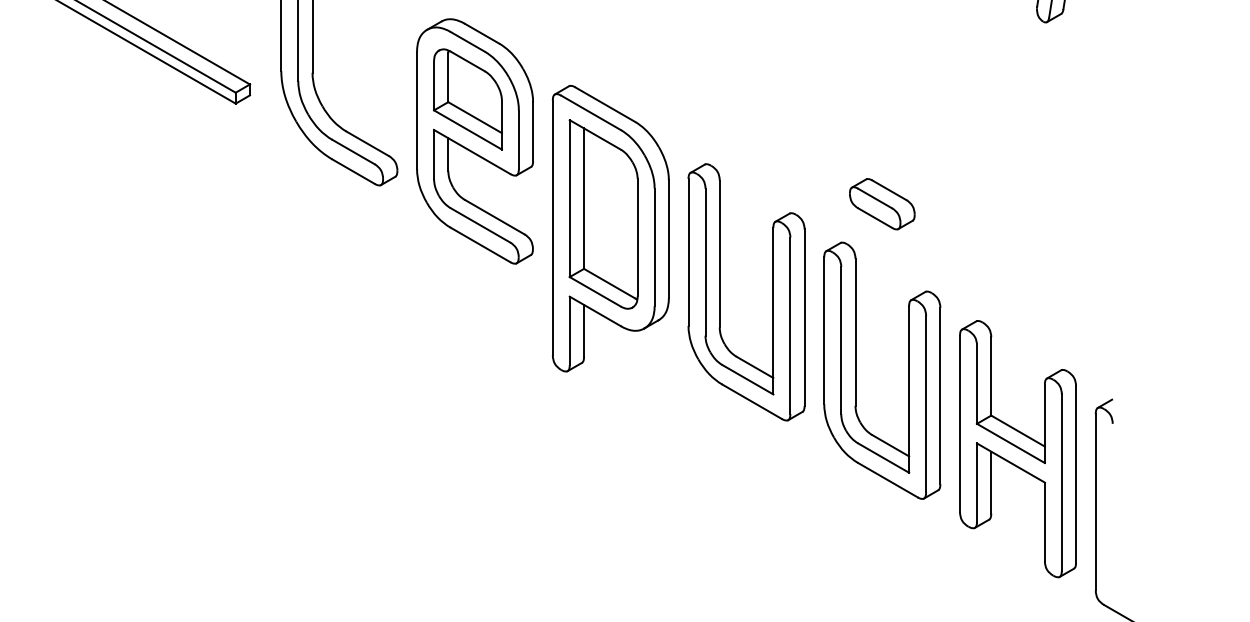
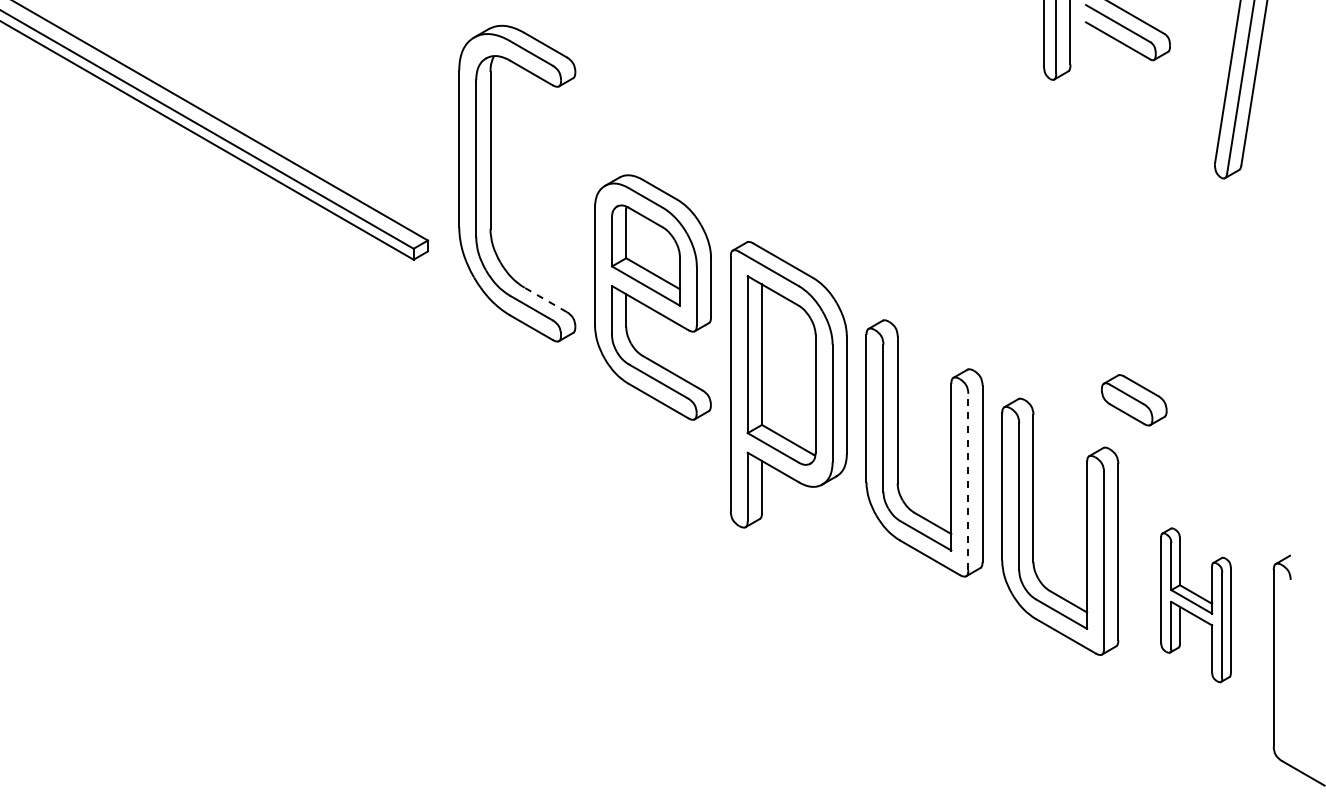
line: (367, 143) -> (545, 299), solid -> dashed
part: (882, 204) -> (1134, 400), moved
line: (790, 325) -> (968, 481), solid -> dashed
part: (1017, 449) -> (1195, 605), size x0.6

